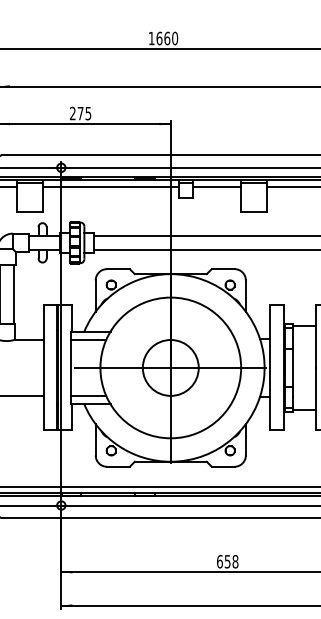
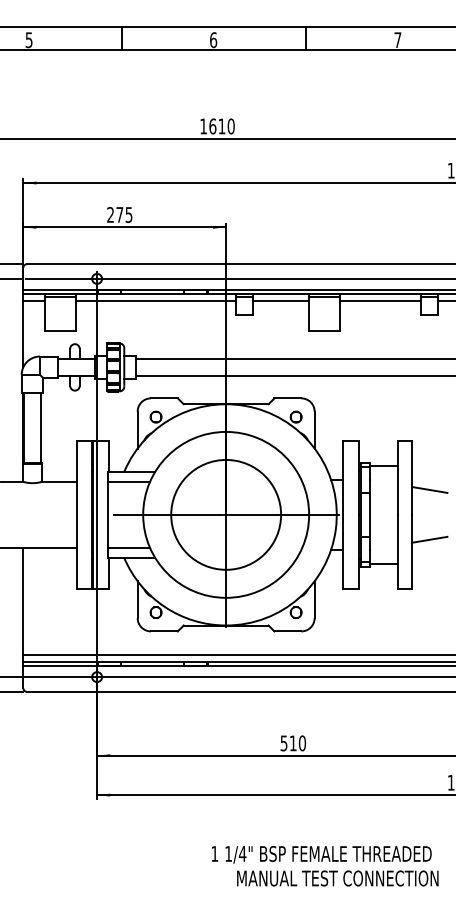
text: (166, 38) -> (221, 126), 1660 -> 1610
circle: (171, 367) -> (226, 514), size x1.67
text: (227, 561) -> (293, 743), 658 -> 510

